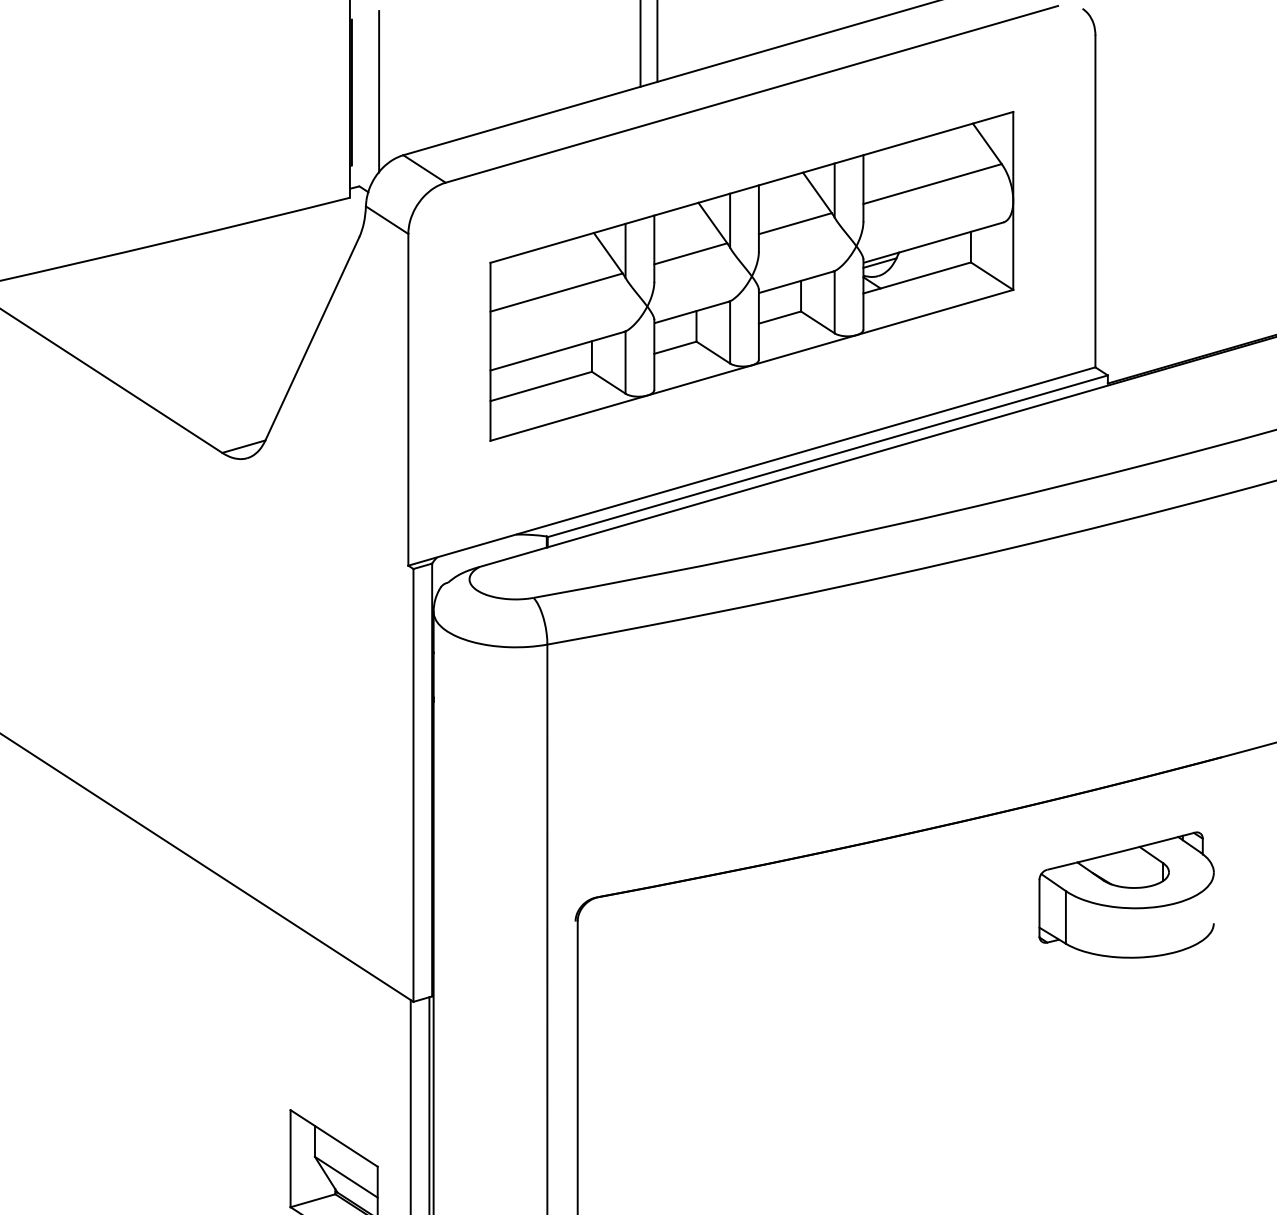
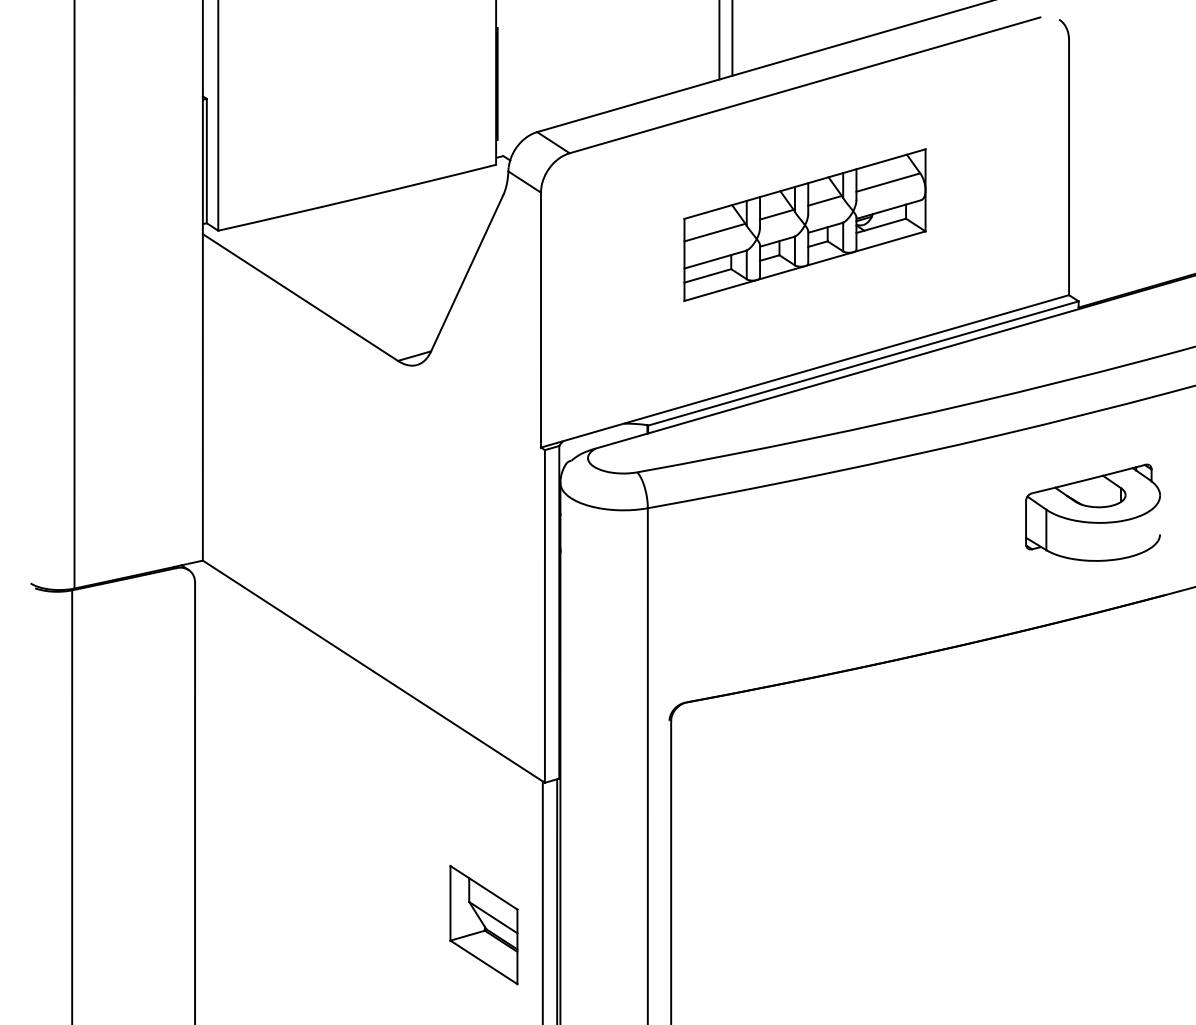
line: (379, 91) -> (518, 83), removed
part: (751, 275) -> (804, 224), size x0.6
part: (1125, 894) -> (1092, 512), moved

